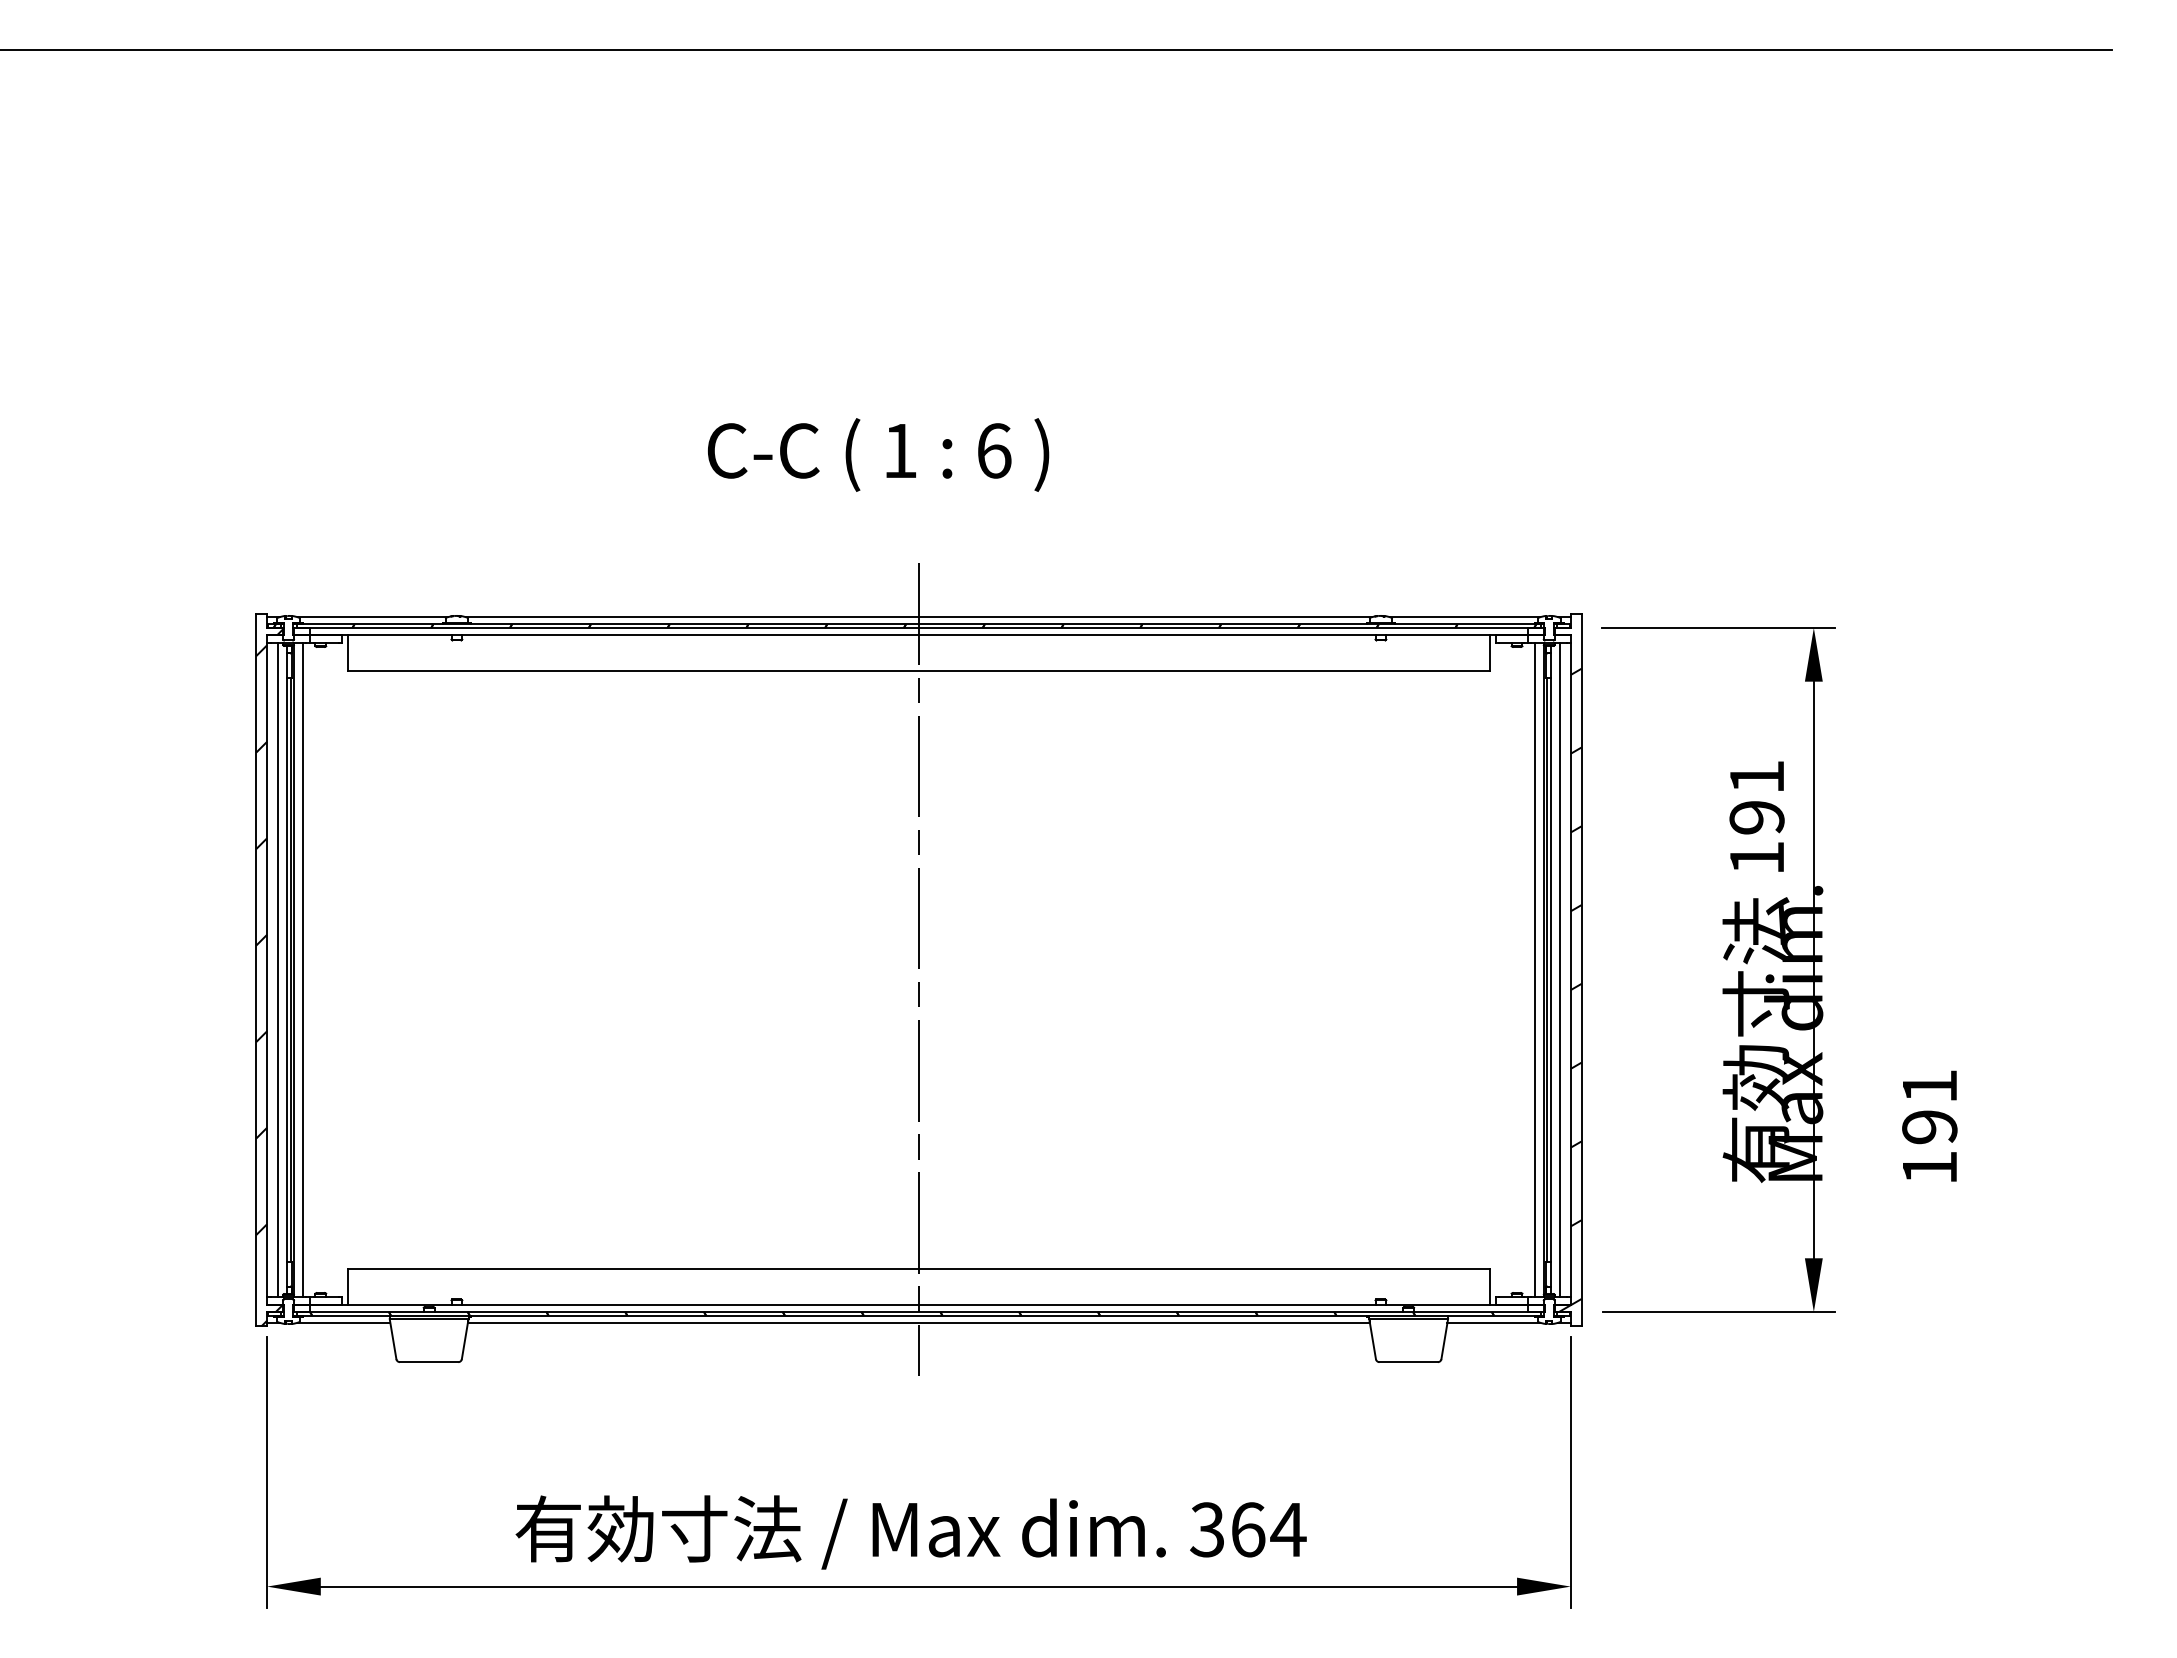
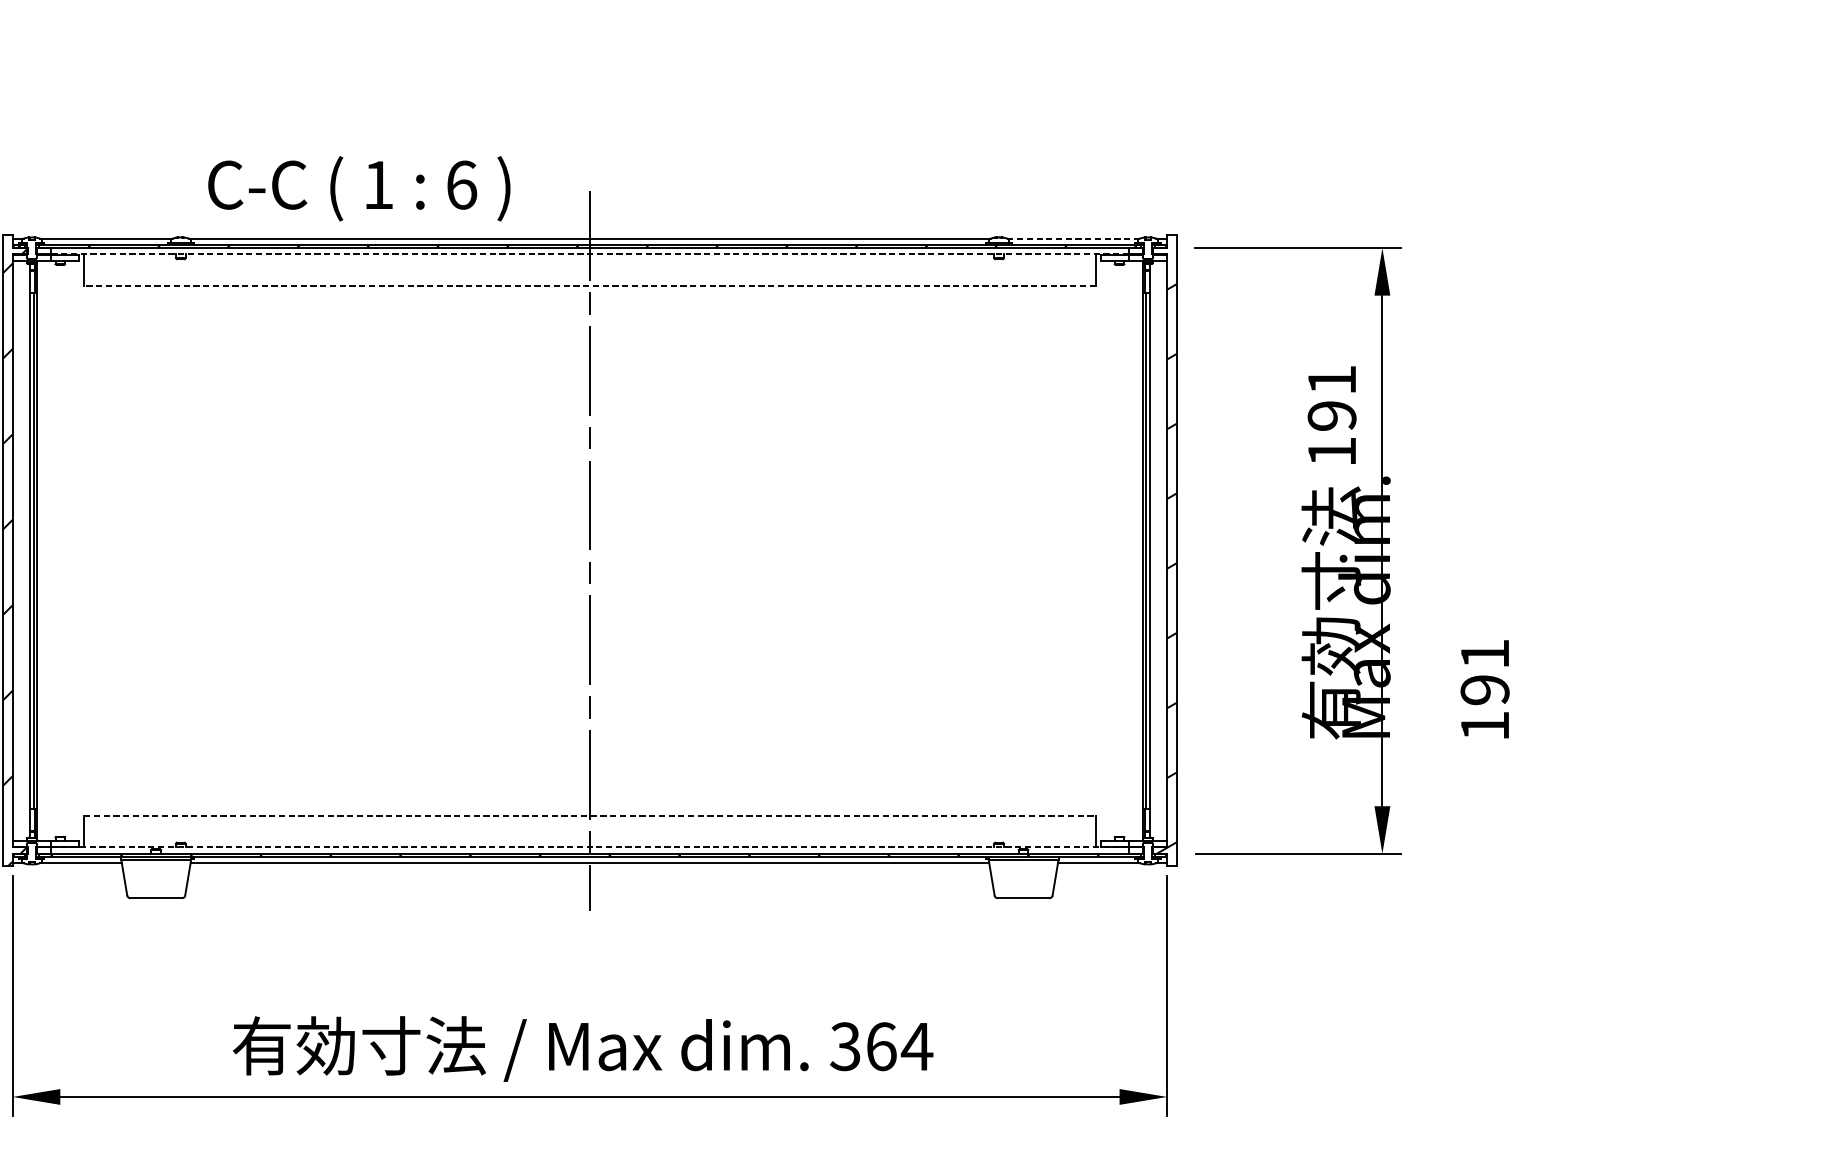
text: (878, 454) -> (359, 188), moved
line: (1464, 617) -> (1073, 238), solid -> dashed
line: (918, 635) -> (589, 254), solid -> dashed
line: (918, 670) -> (589, 285), solid -> dashed
line: (277, 969) -> (21, 550), removed
line: (302, 969) -> (44, 550), removed
line: (1534, 969) -> (1135, 550), removed
line: (1560, 969) -> (1158, 550), removed
line: (919, 1269) -> (590, 816), solid -> dashed
line: (918, 1304) -> (589, 847), solid -> dashed

